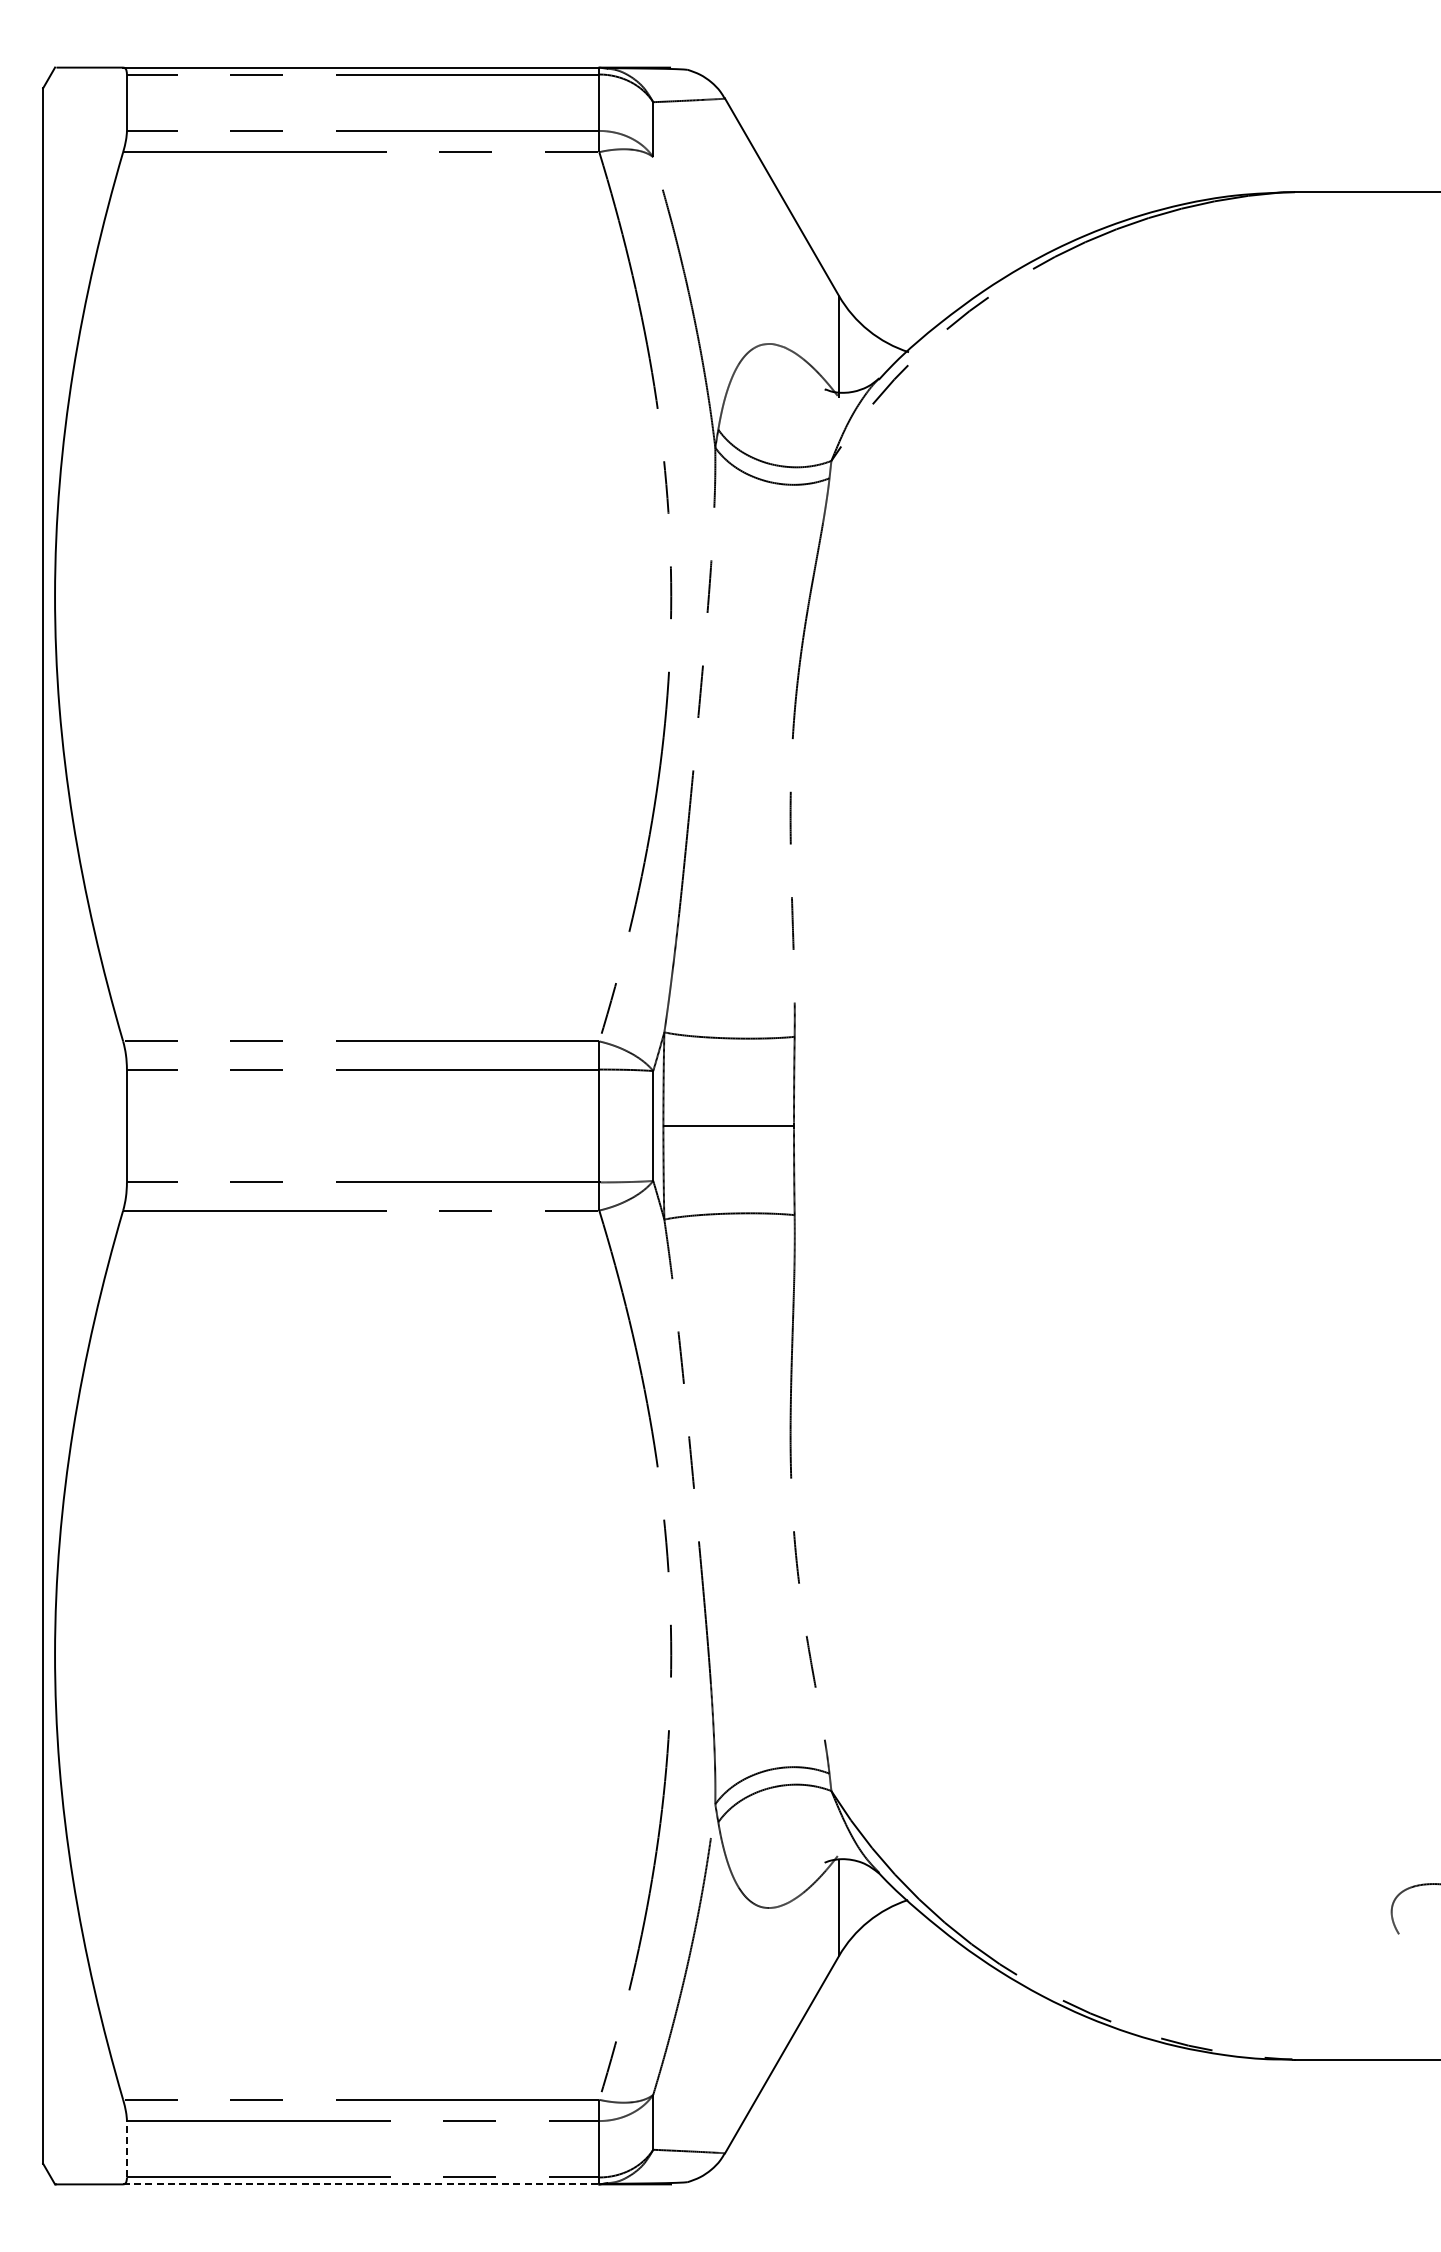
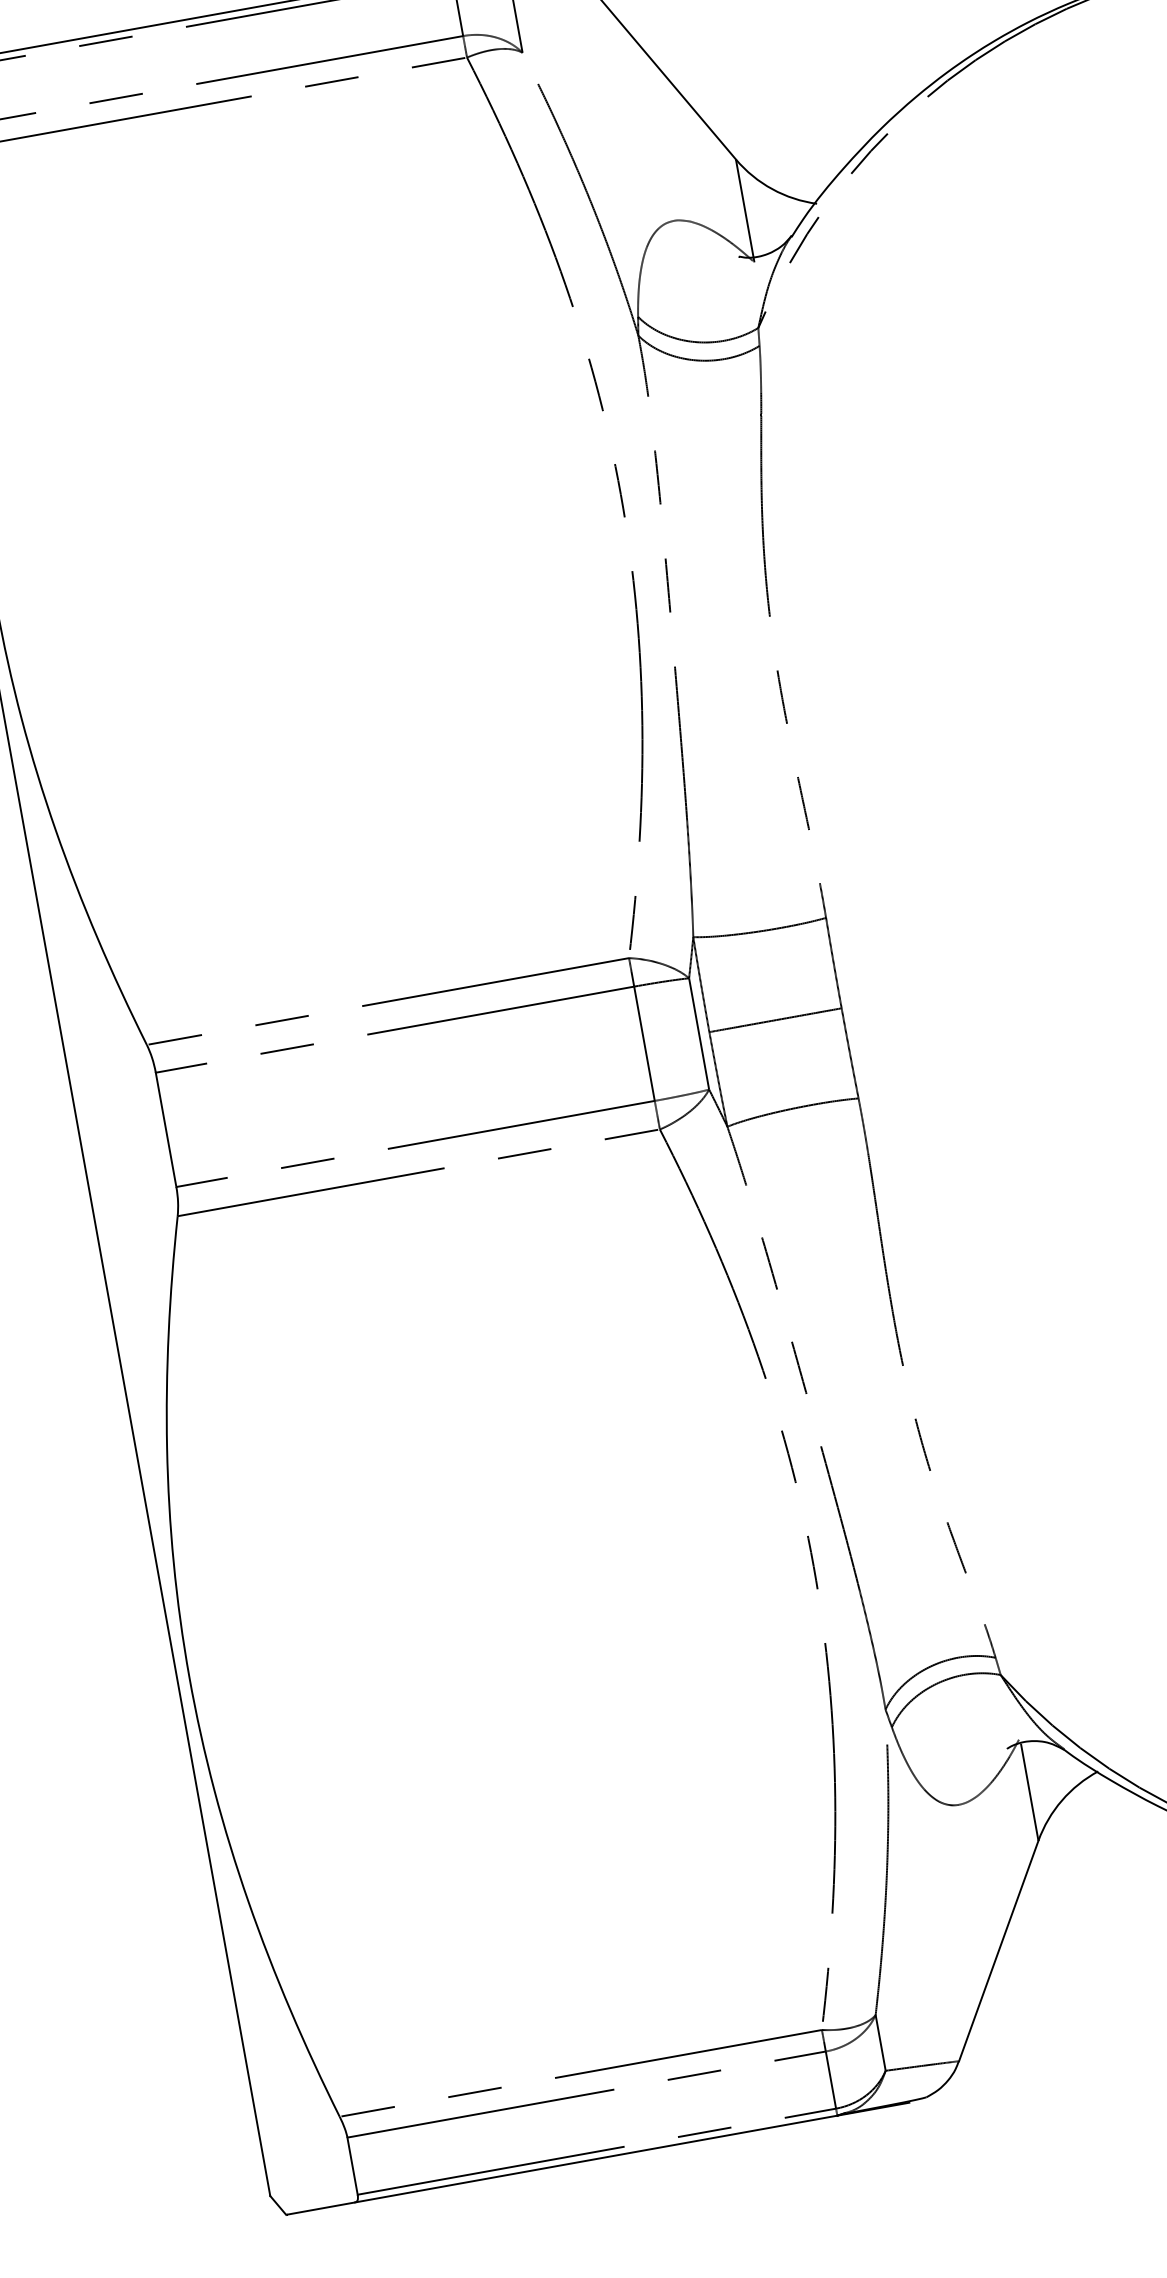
line: (126, 2148) -> (351, 2165), dashed -> solid
line: (361, 2184) -> (596, 2159), dashed -> solid

